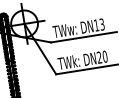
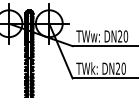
text: (99, 24) -> (123, 36), DN13 -> DN20

